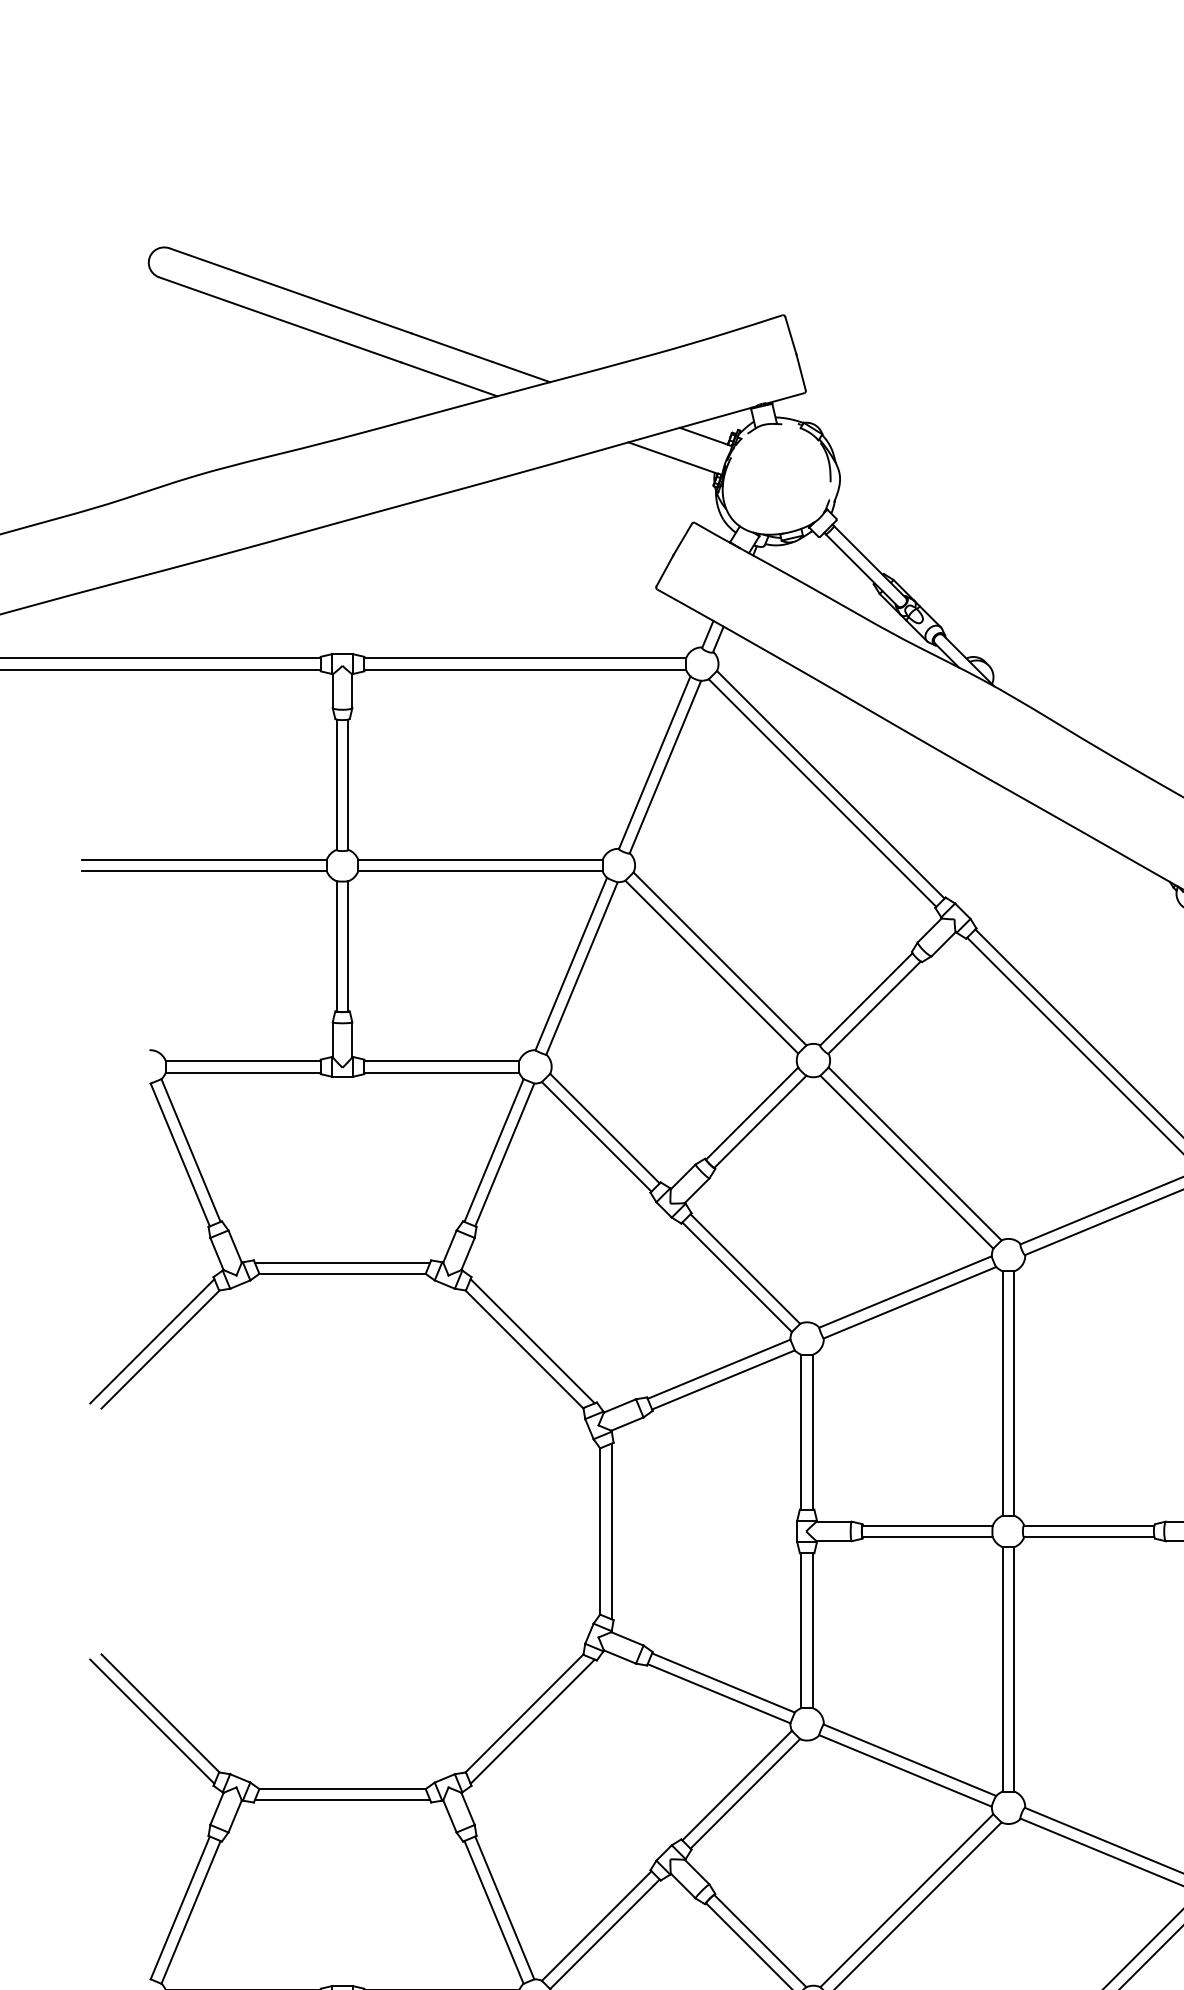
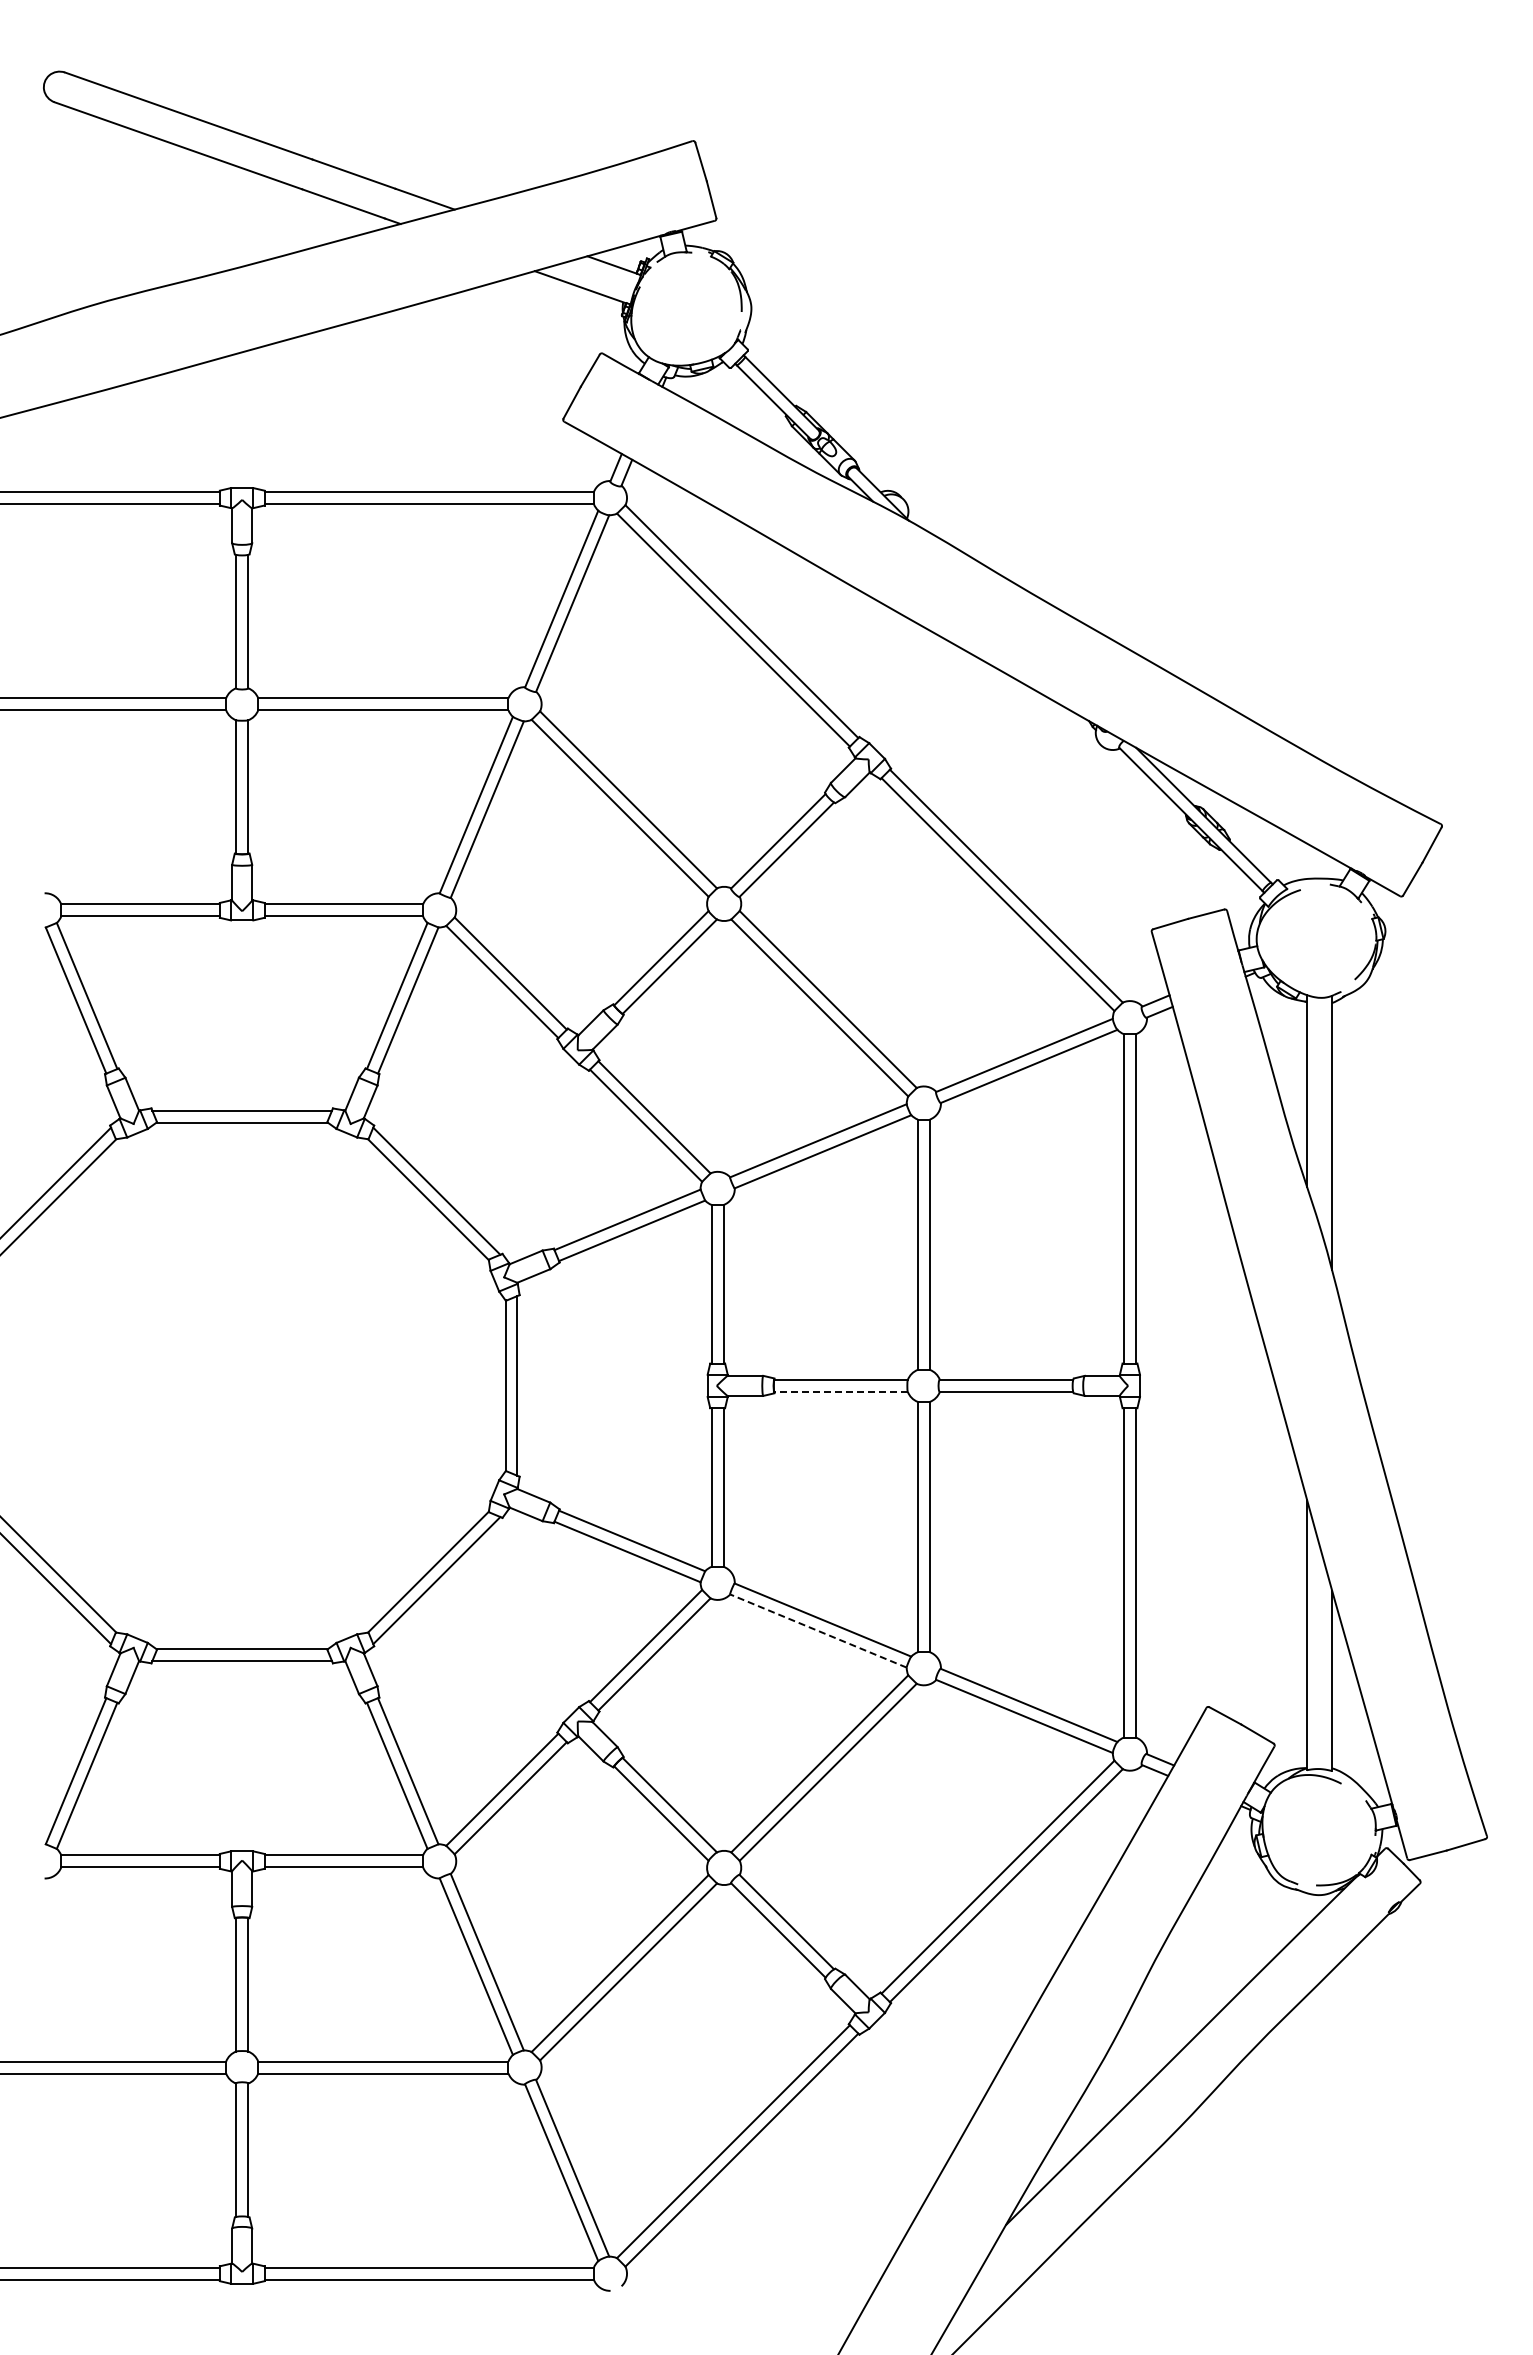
line: (928, 1536) -> (841, 1391), solid -> dashed
line: (905, 1771) -> (818, 1631), solid -> dashed

